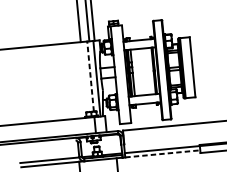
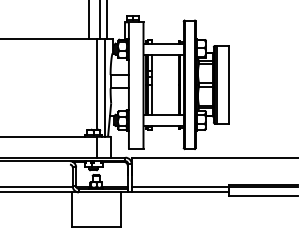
line: (90, 75) -> (96, 83), dashed -> solid
line: (162, 153) -> (180, 192), dashed -> solid

